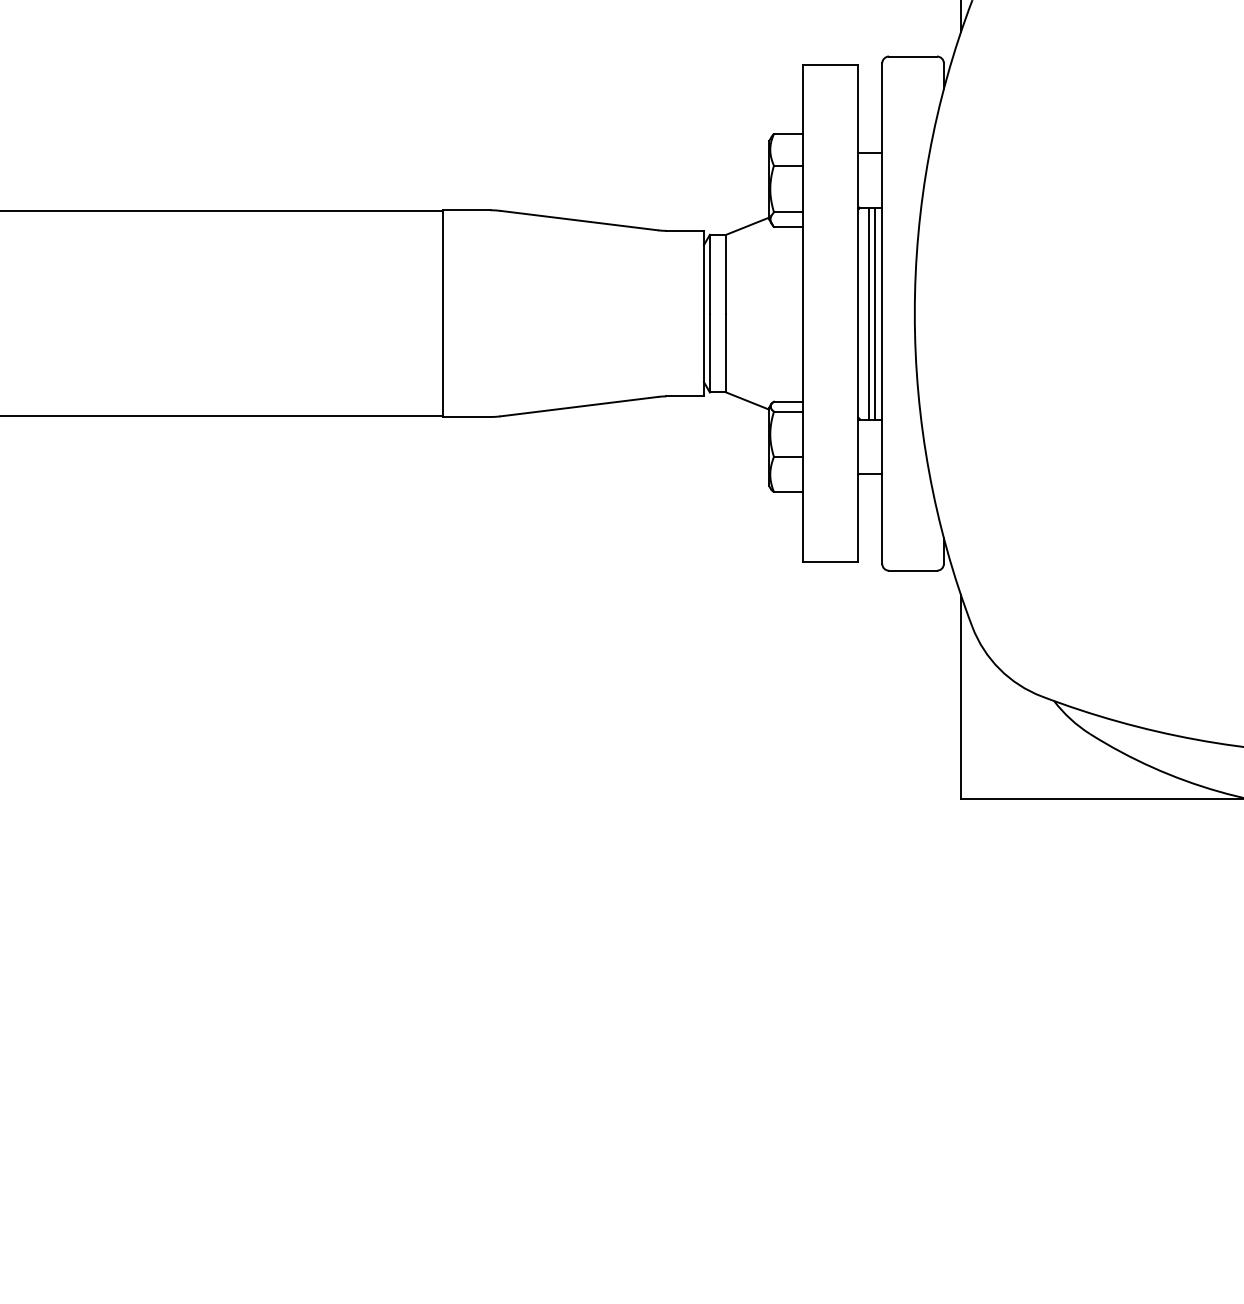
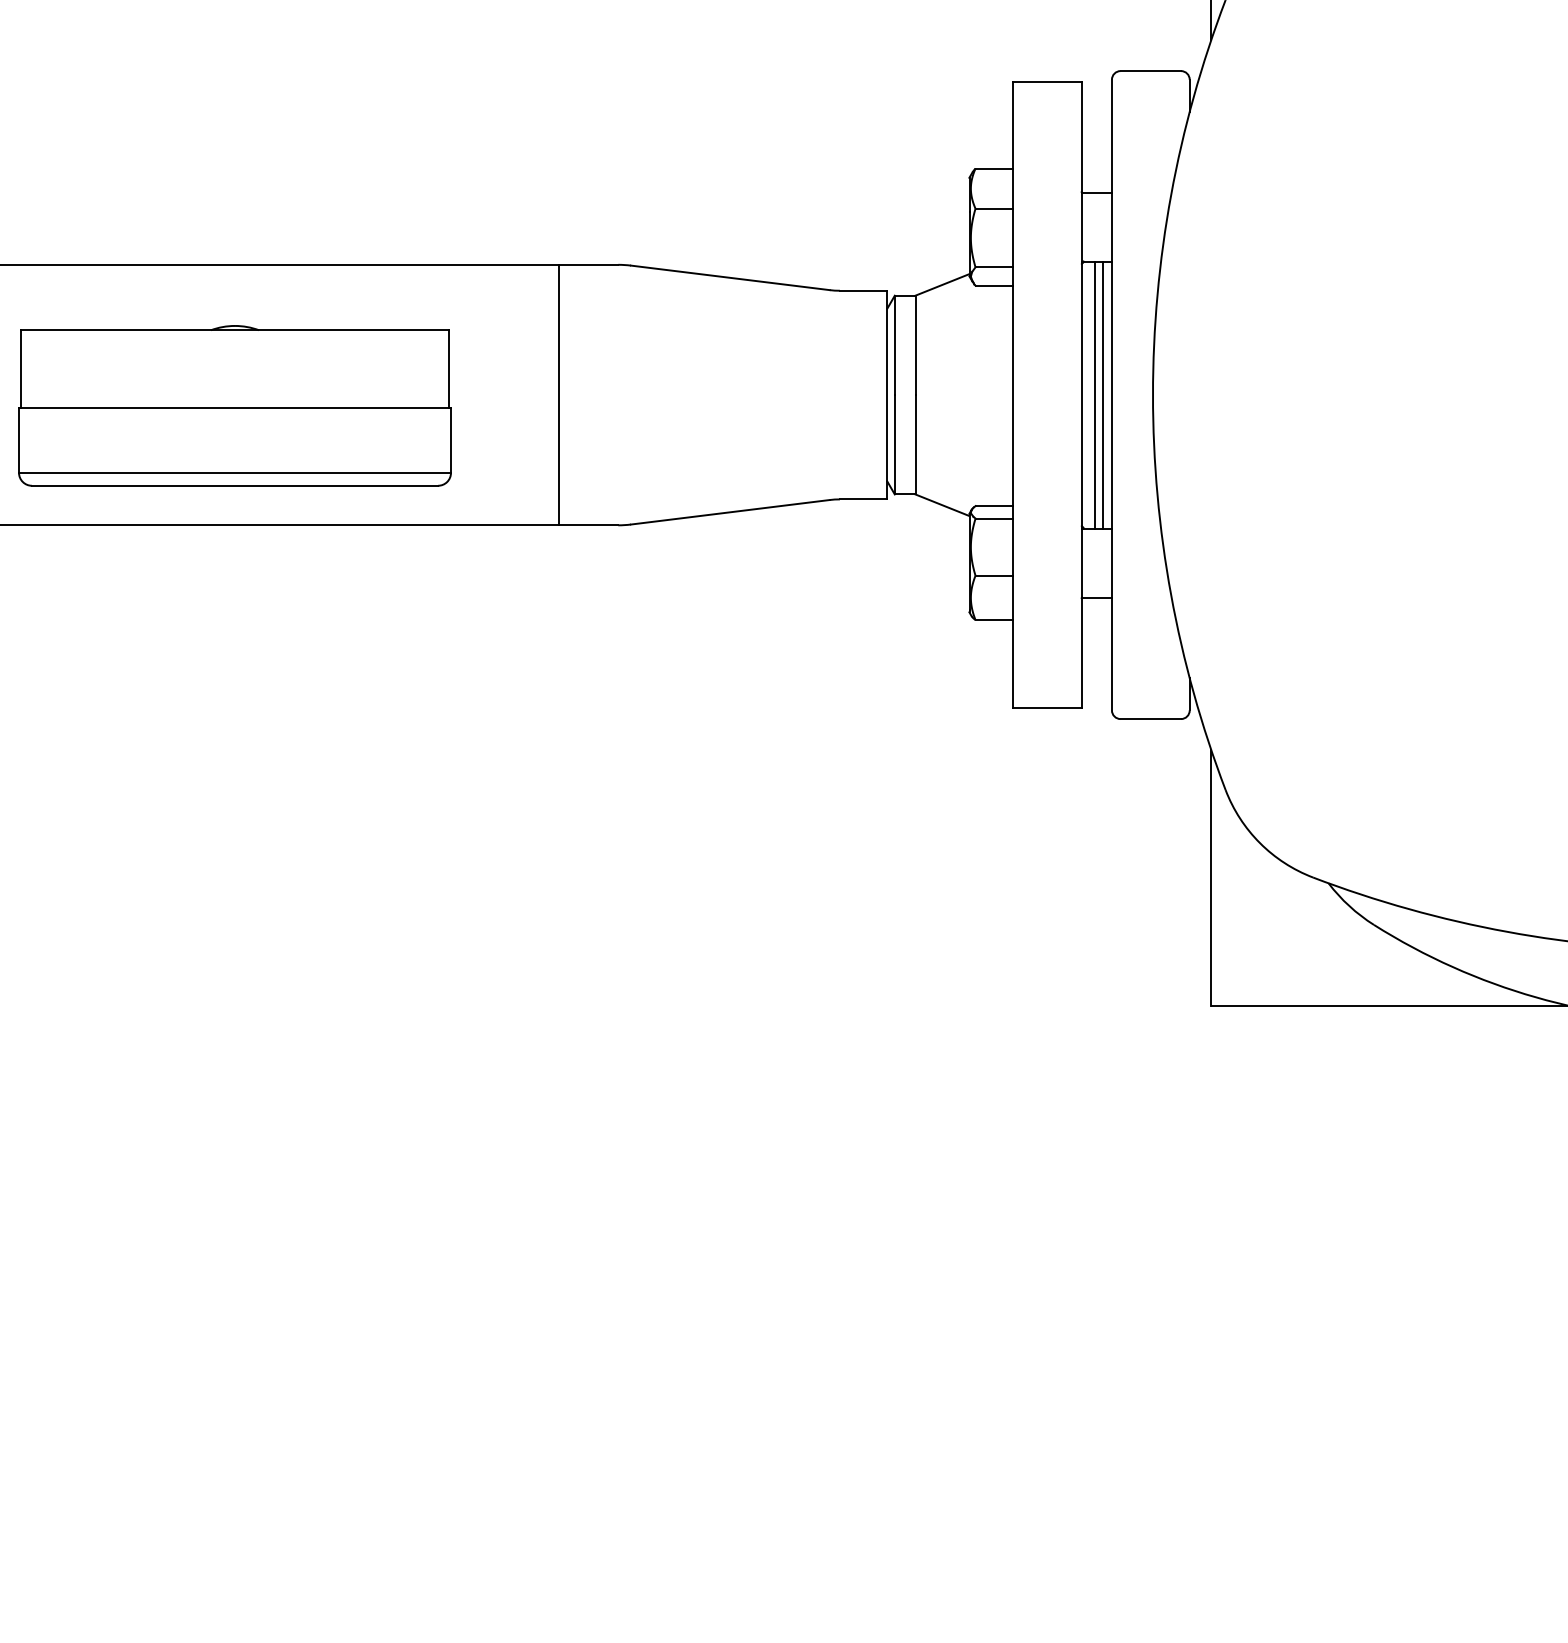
part: (185, 321) -> (234, 405), added

